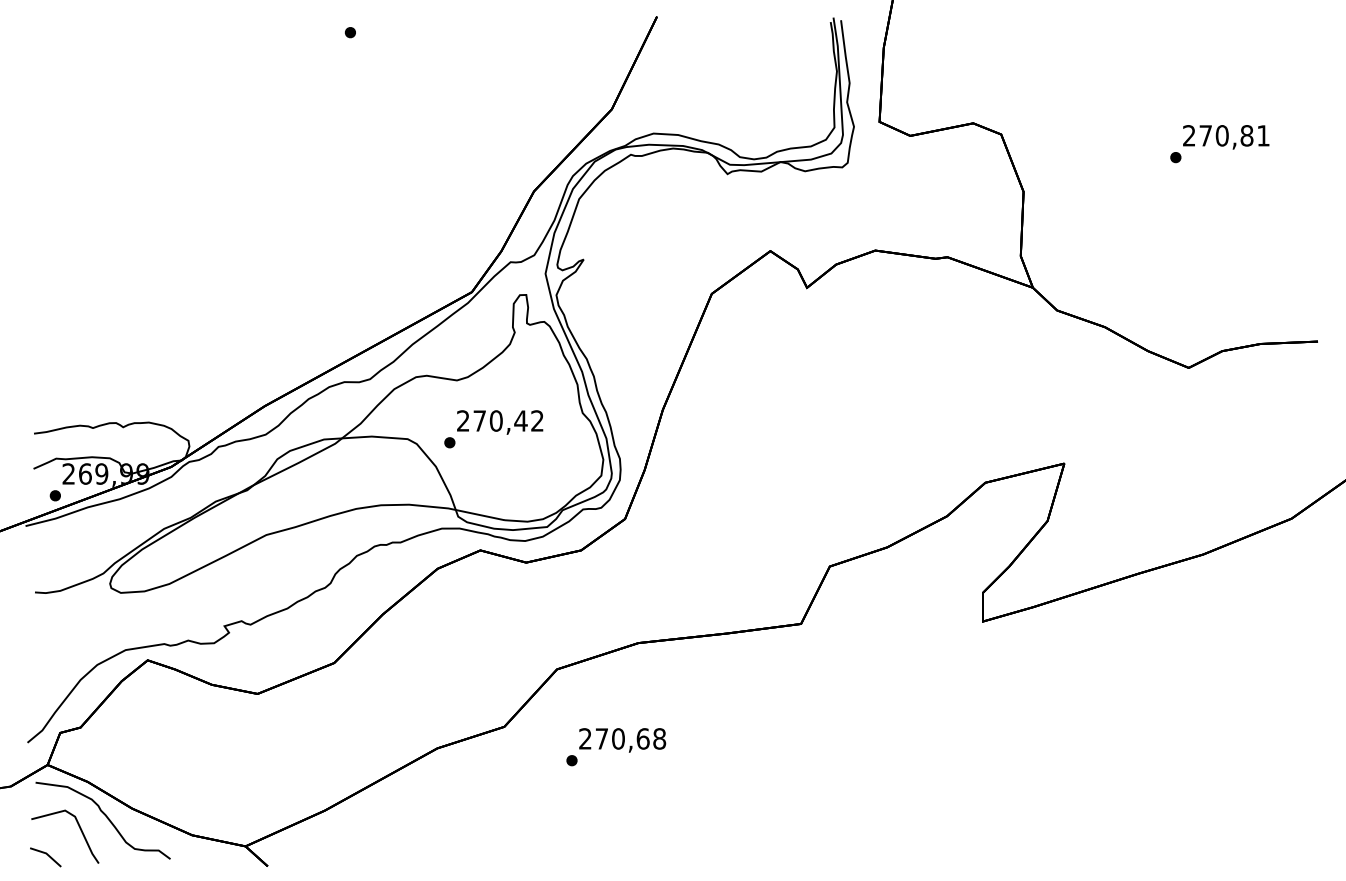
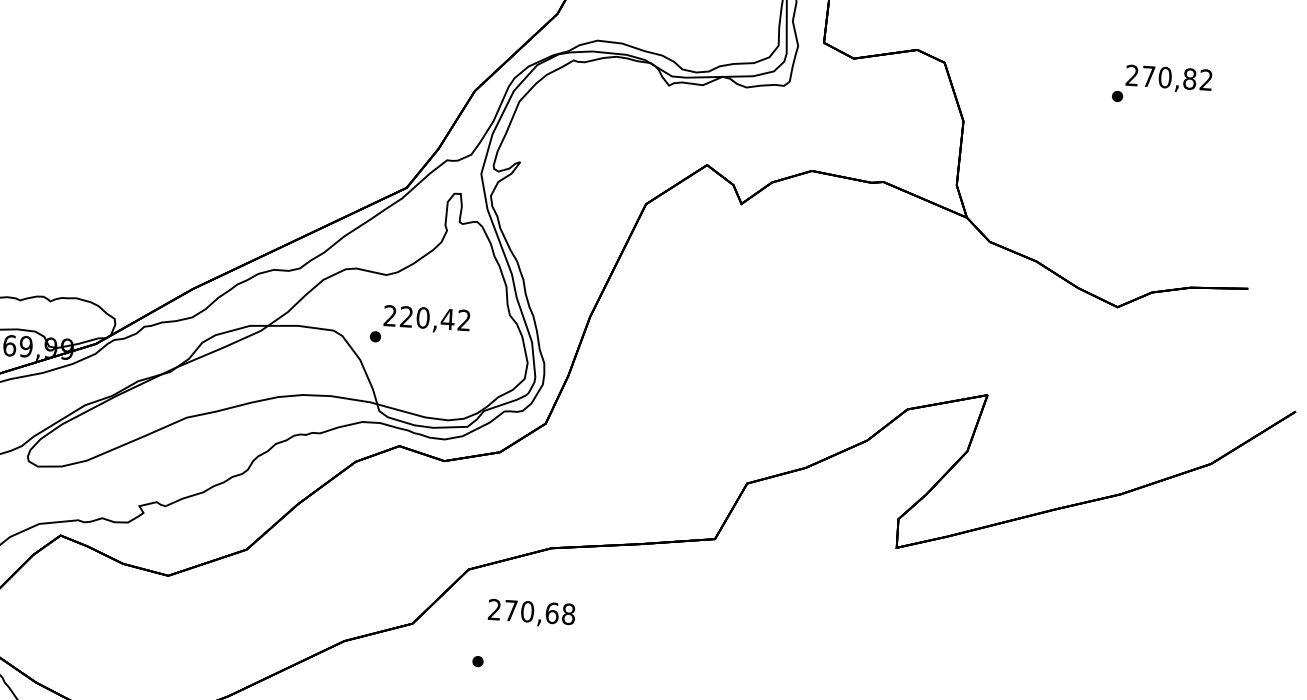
text: (1263, 135) -> (1206, 79), 270,81 -> 270,82
text: (479, 420) -> (406, 316), 270,42 -> 220,42
text: (622, 740) -> (531, 613), moved

